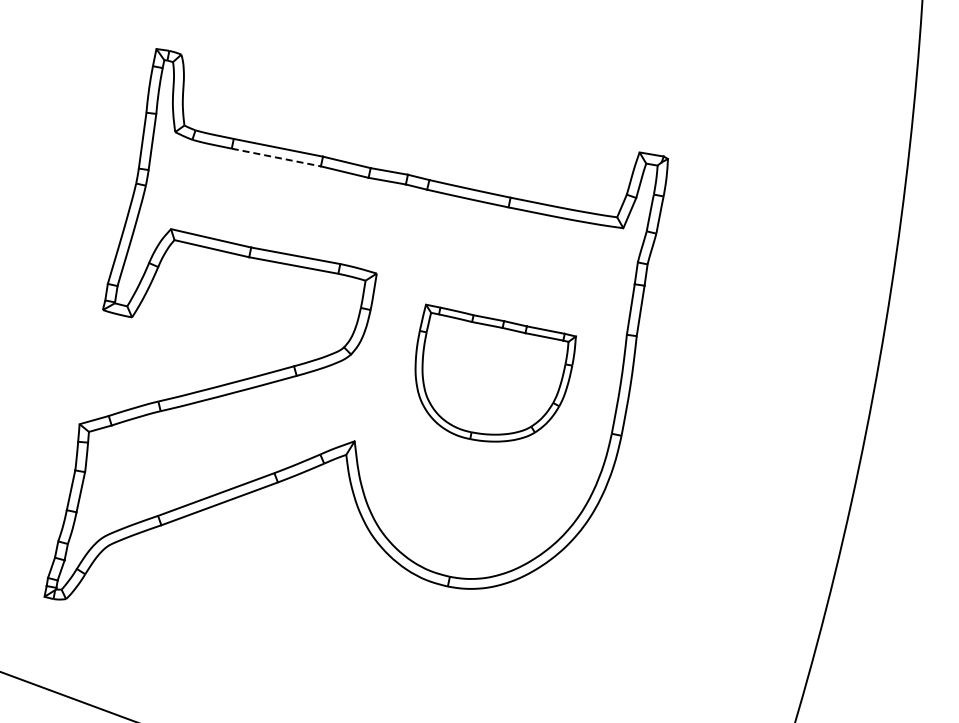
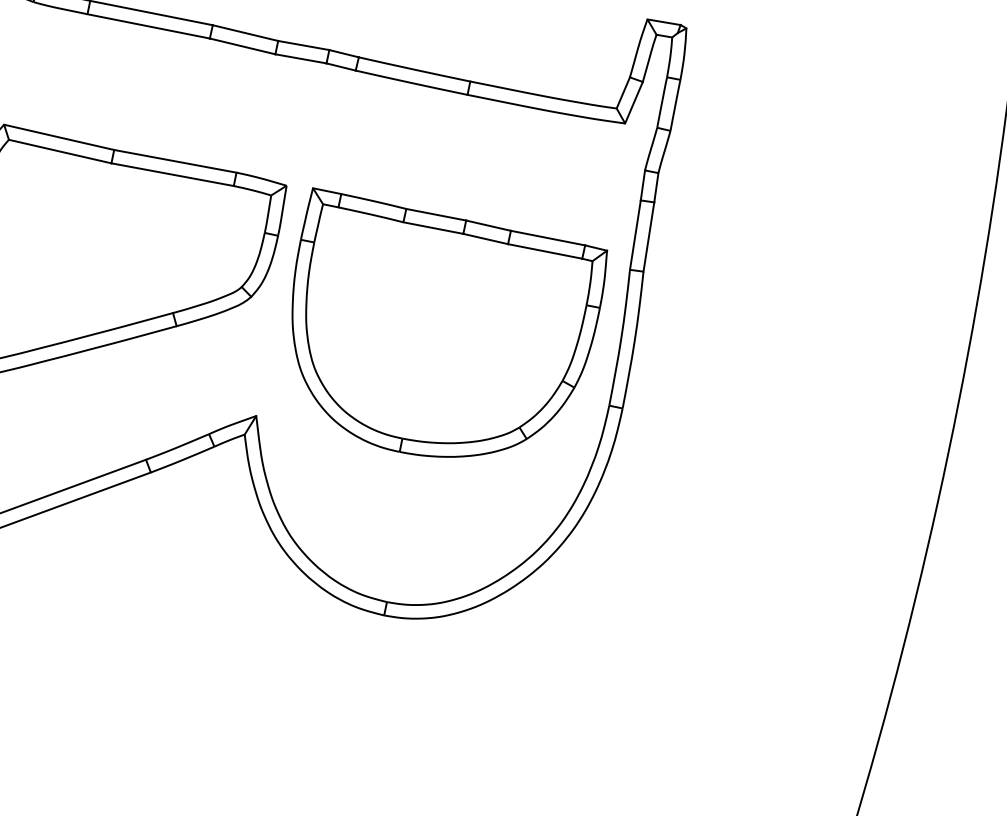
line: (276, 157) -> (148, 26), dashed -> solid
part: (495, 372) -> (449, 321), size x1.43

